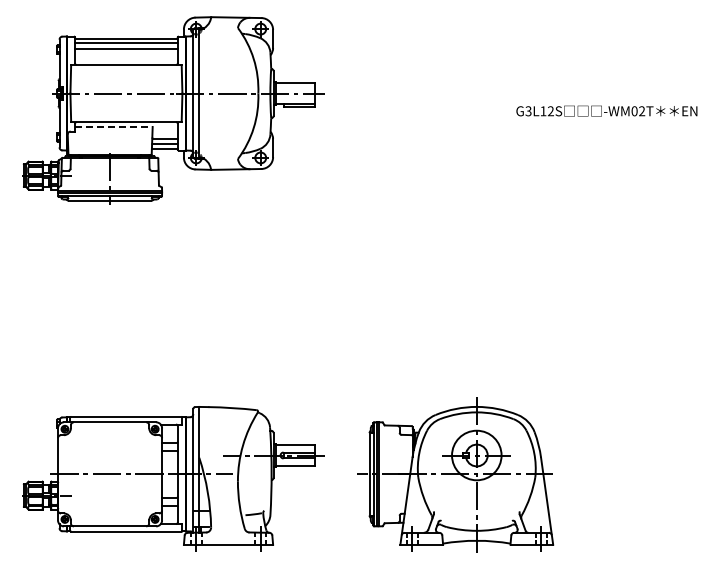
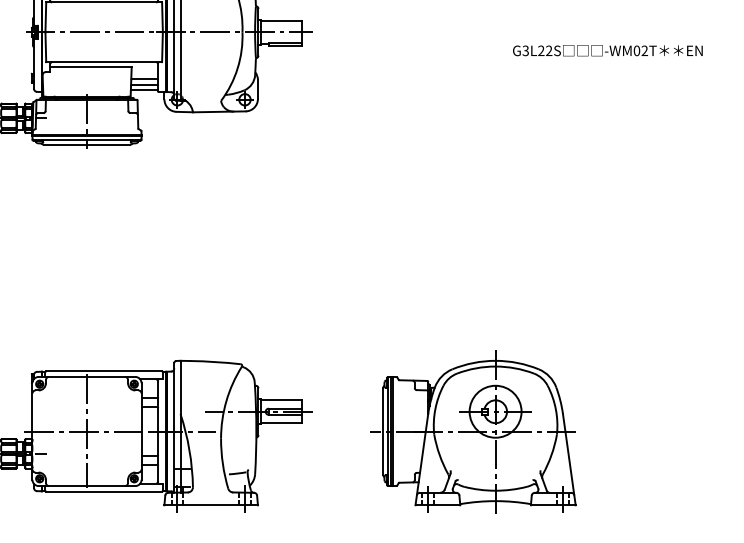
text: (543, 111) -> (541, 51), G3L12S -> G3L22S
line: (113, 127) -> (90, 67), dashed -> solid
line: (110, 473) -> (87, 430), added
part: (455, 474) -> (473, 431), moved

